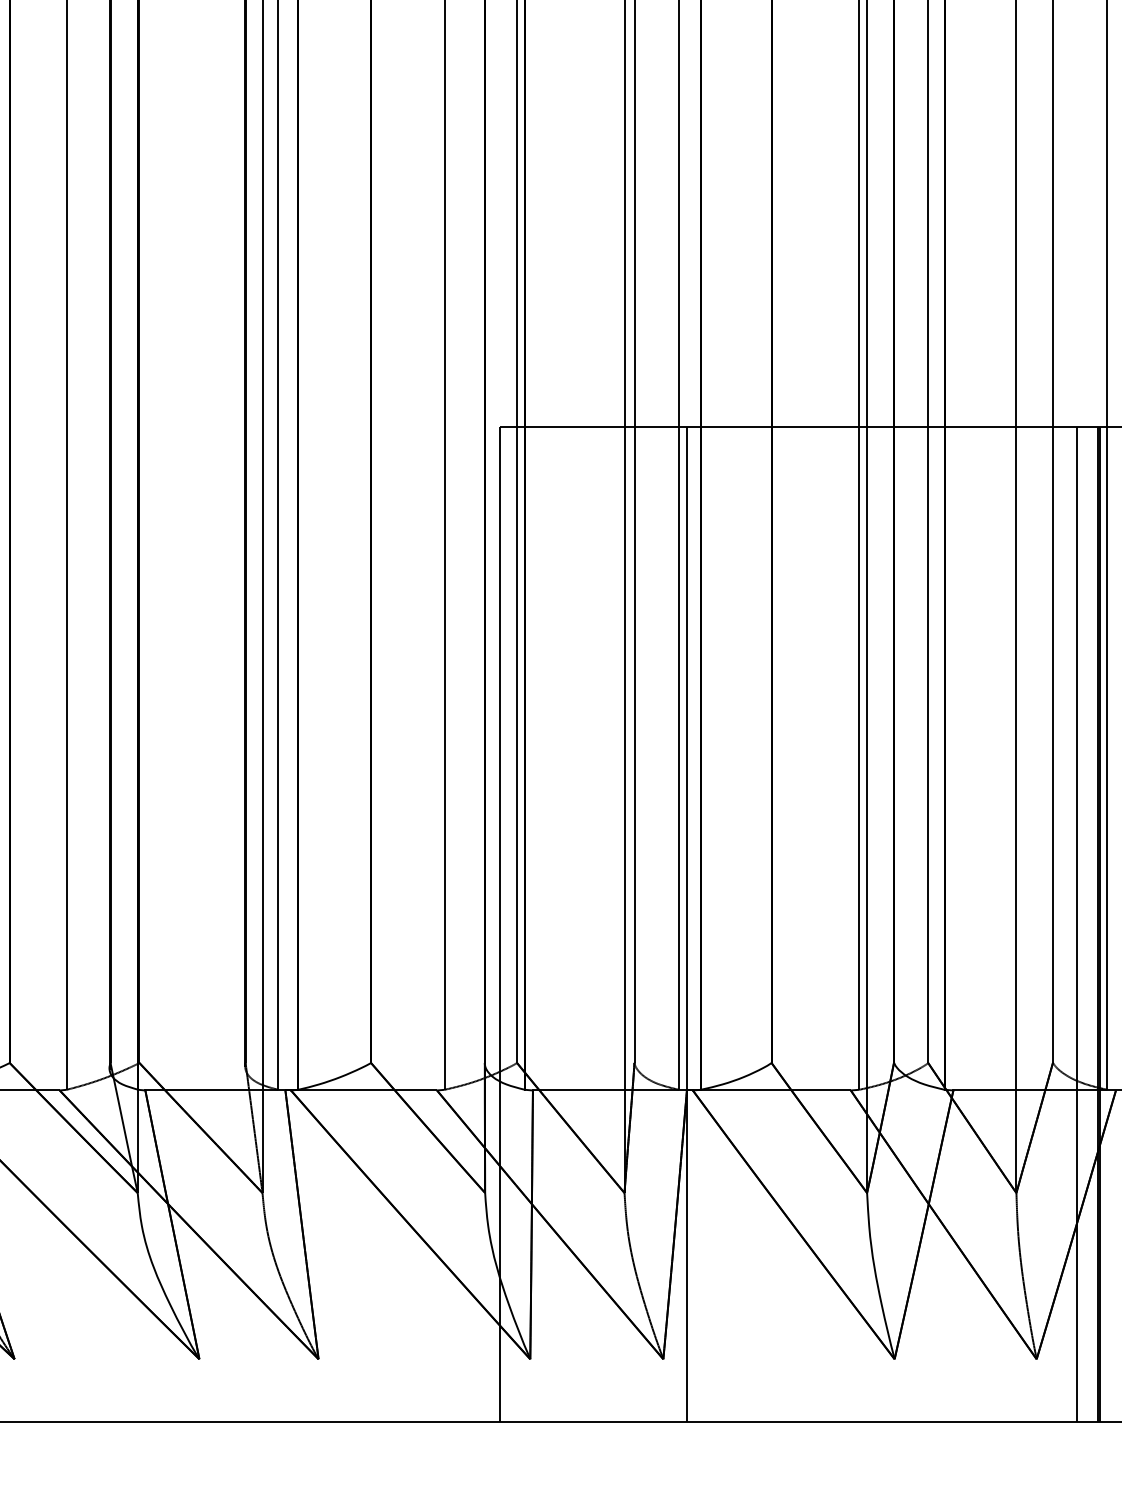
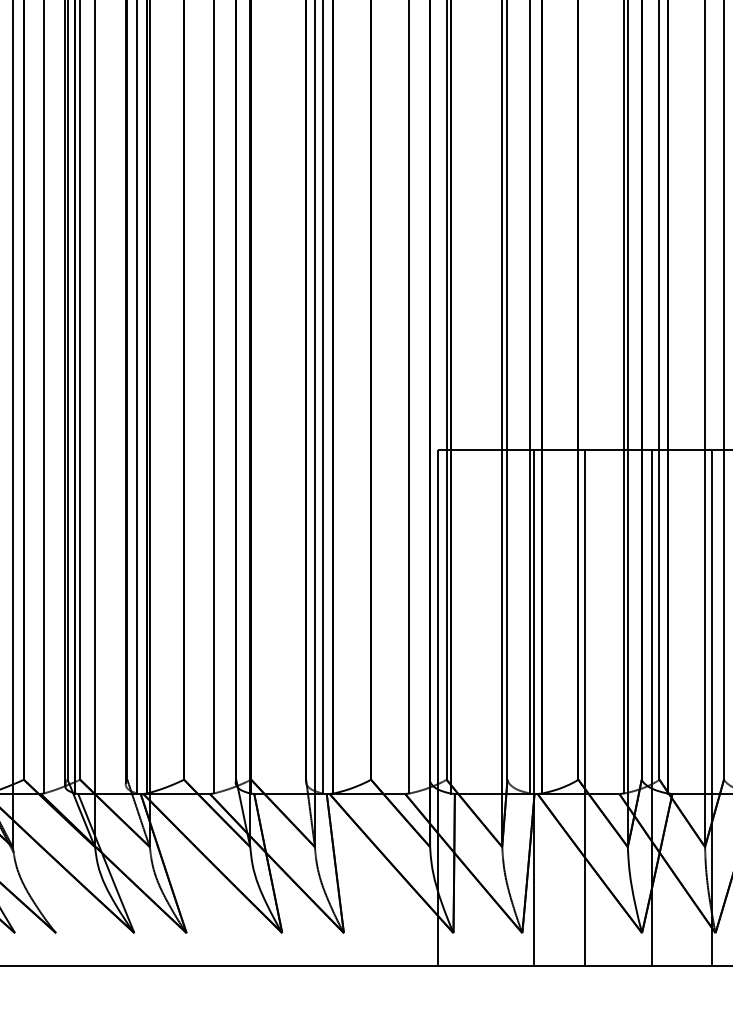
line: (785, 923) -> (585, 707), added
line: (914, 923) -> (652, 707), added
line: (1030, 923) -> (712, 707), added

